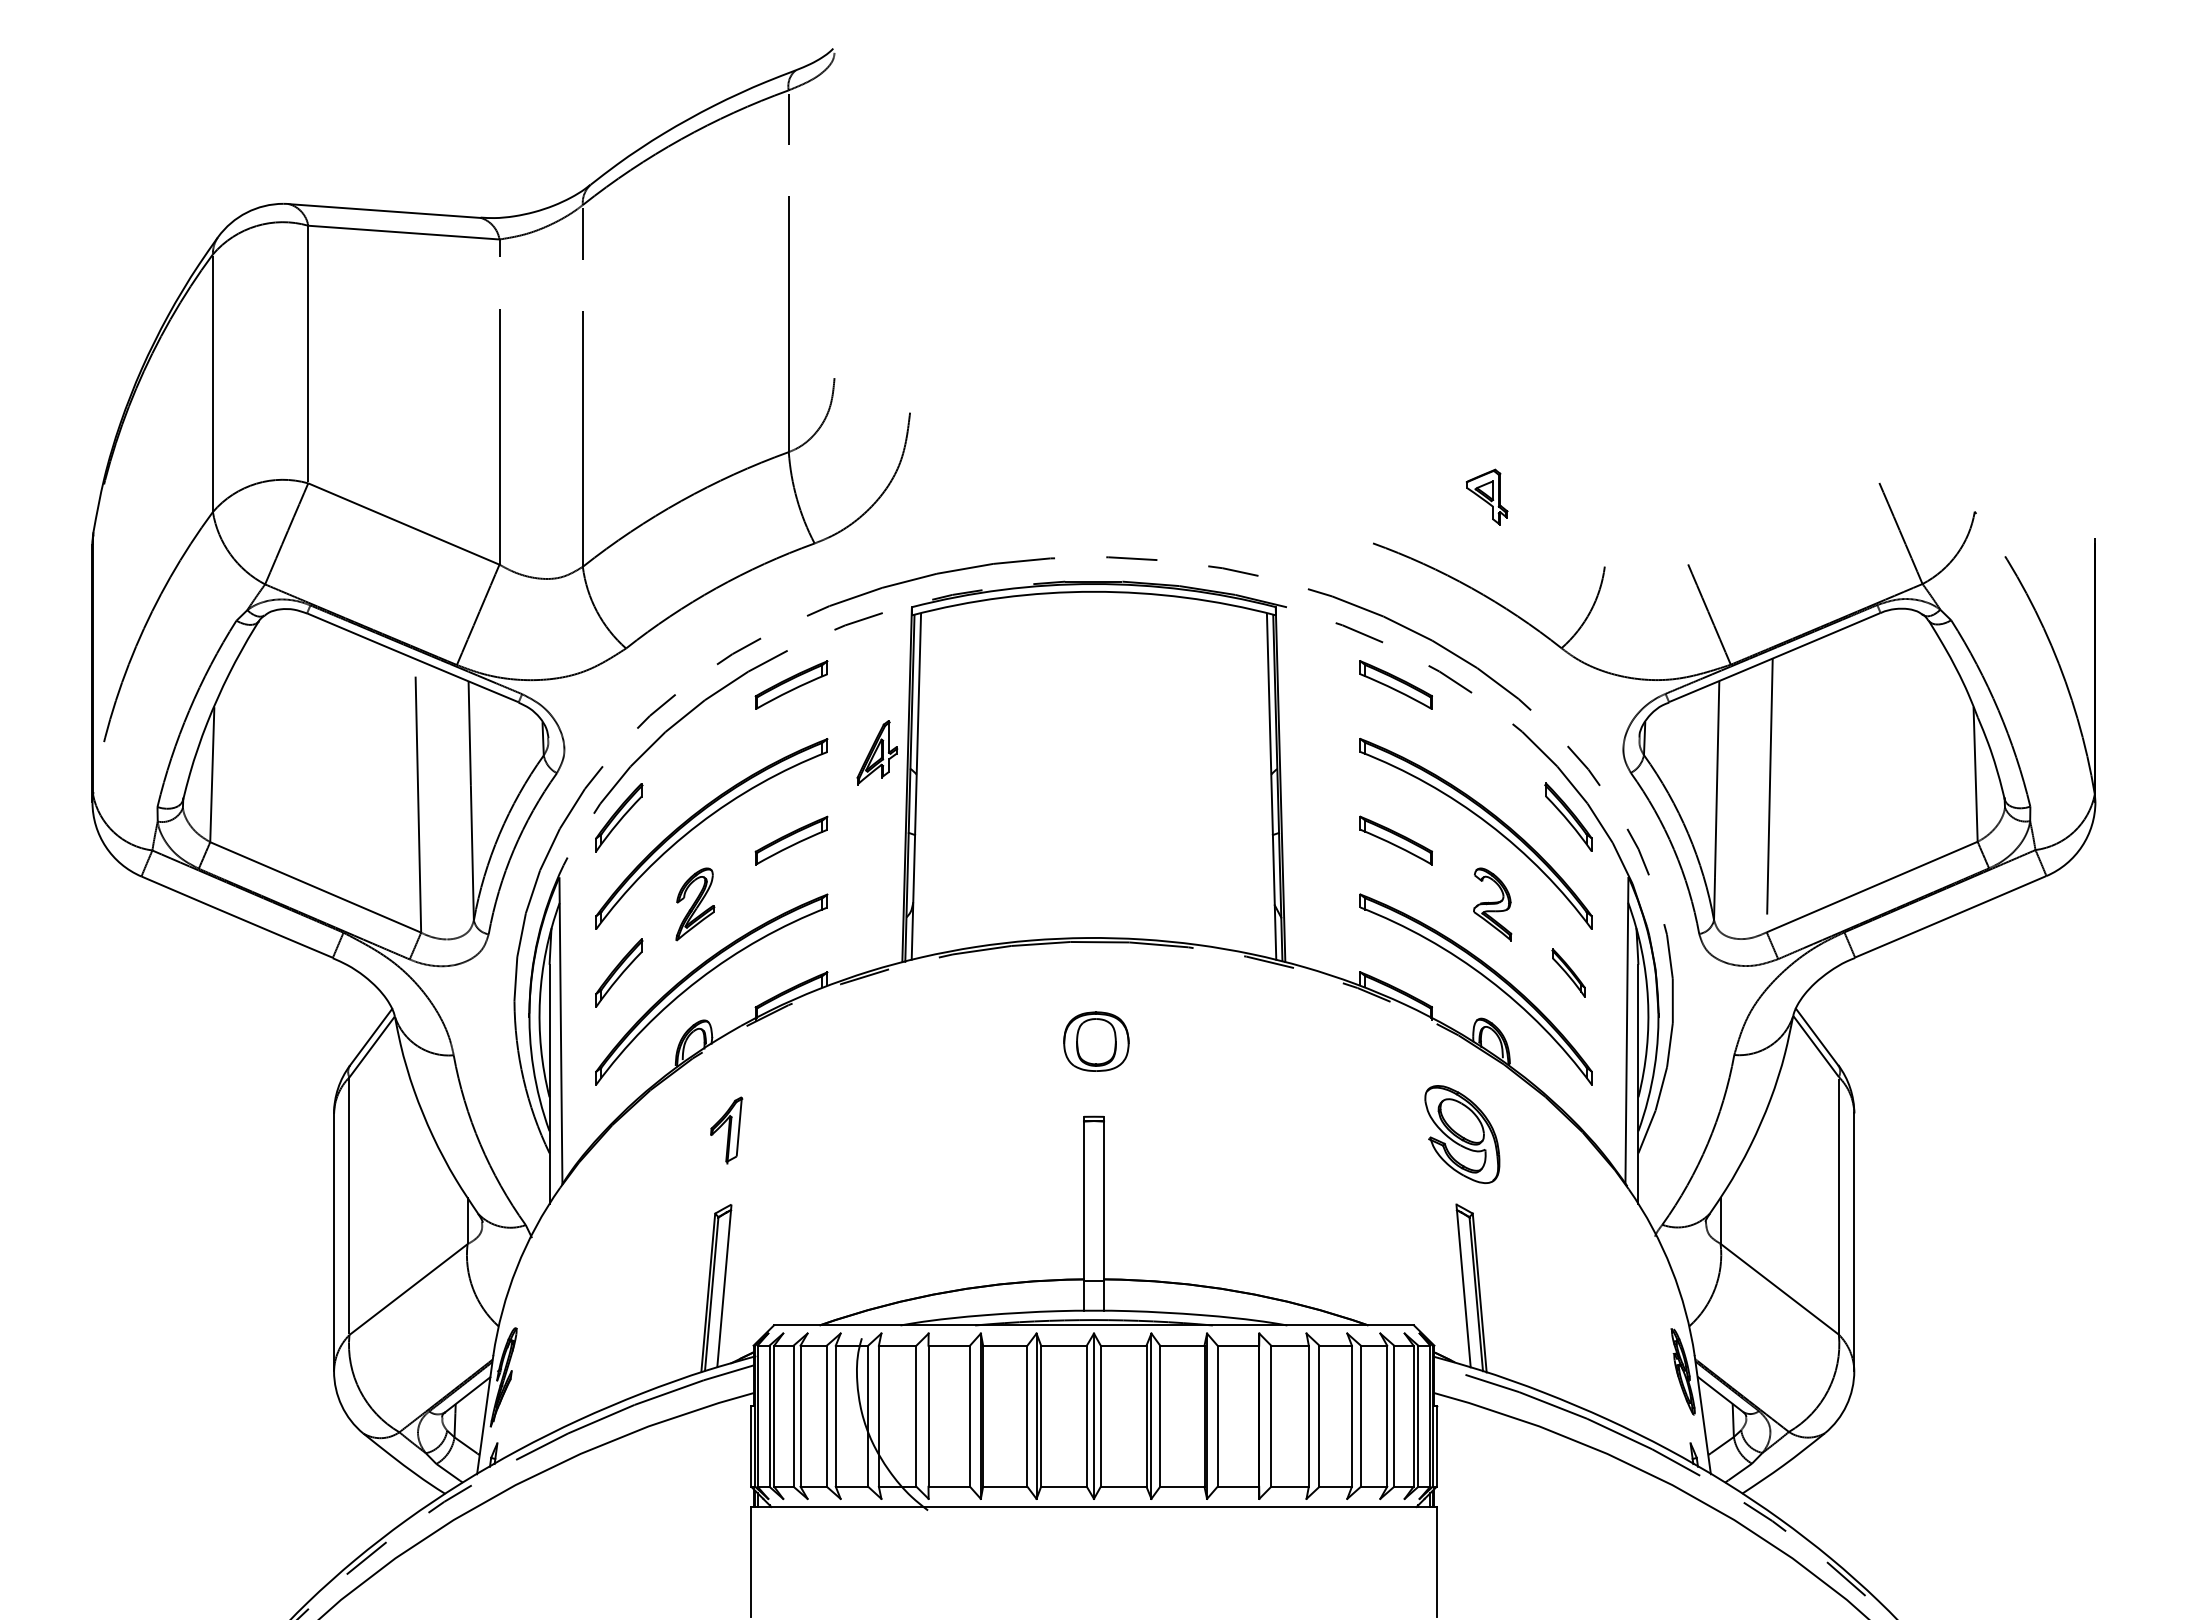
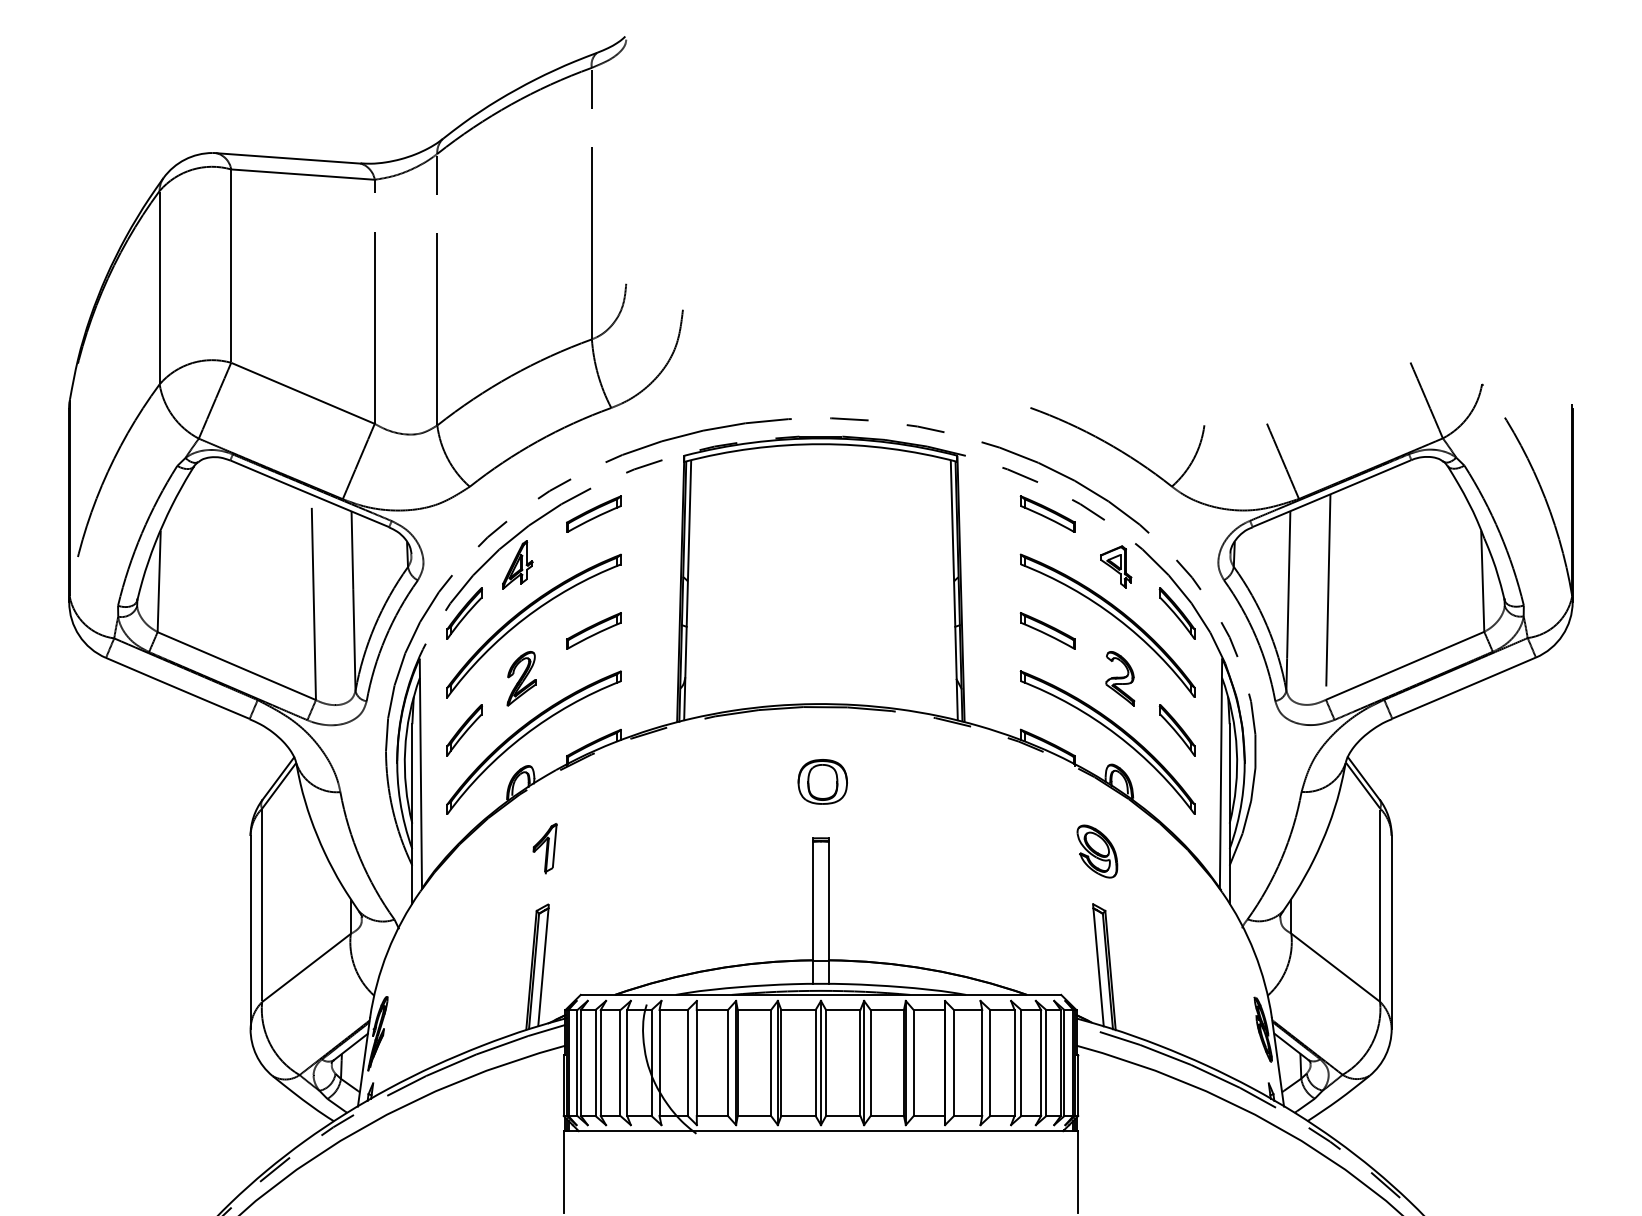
part: (1487, 496) -> (1116, 566), moved
part: (877, 752) -> (518, 564), moved
part: (1568, 972) -> (1177, 729), size x1.43
part: (1461, 1134) -> (1096, 851), size x0.71

